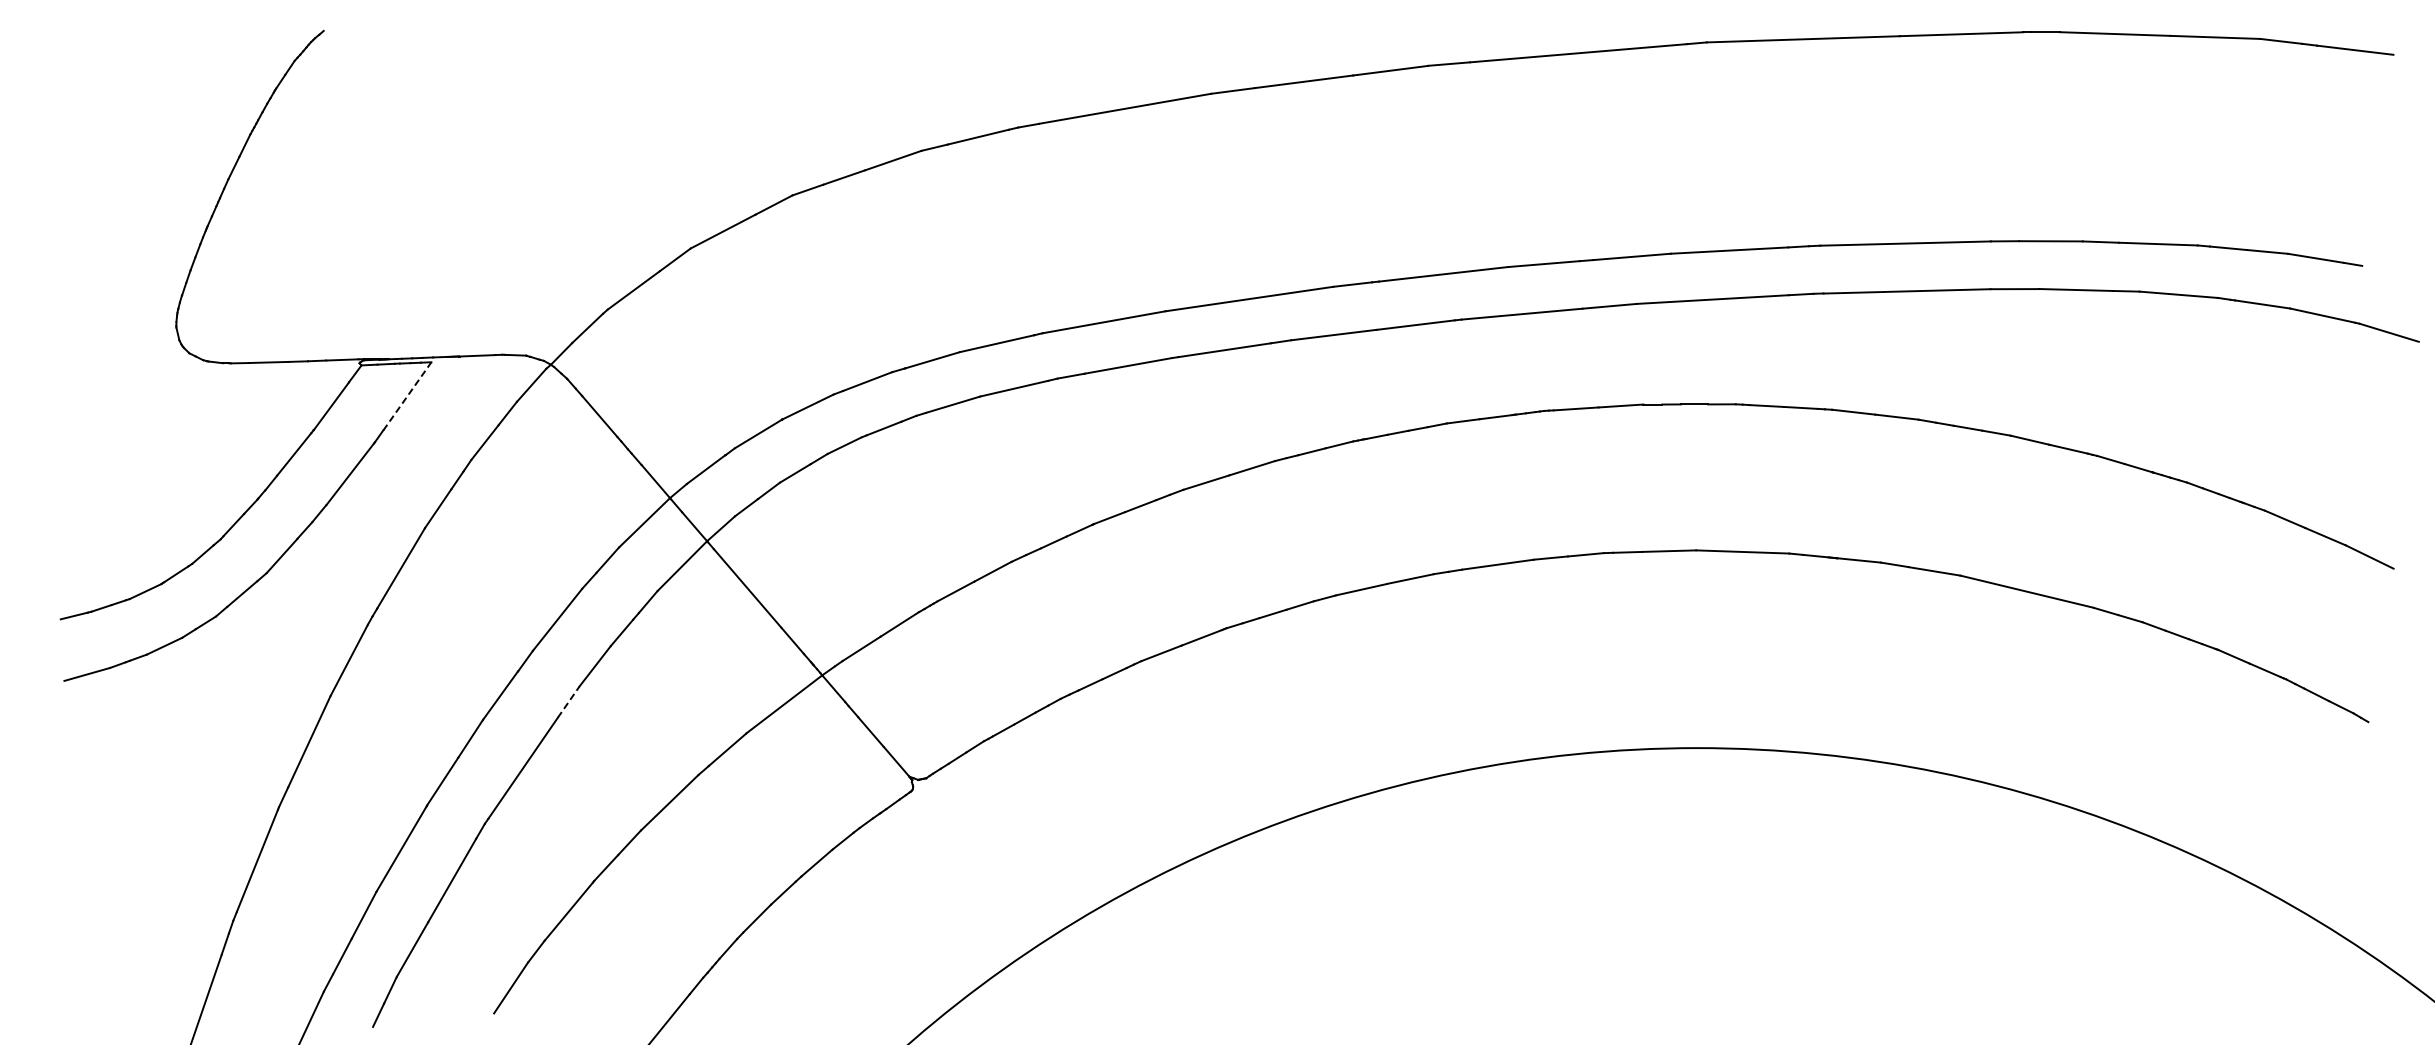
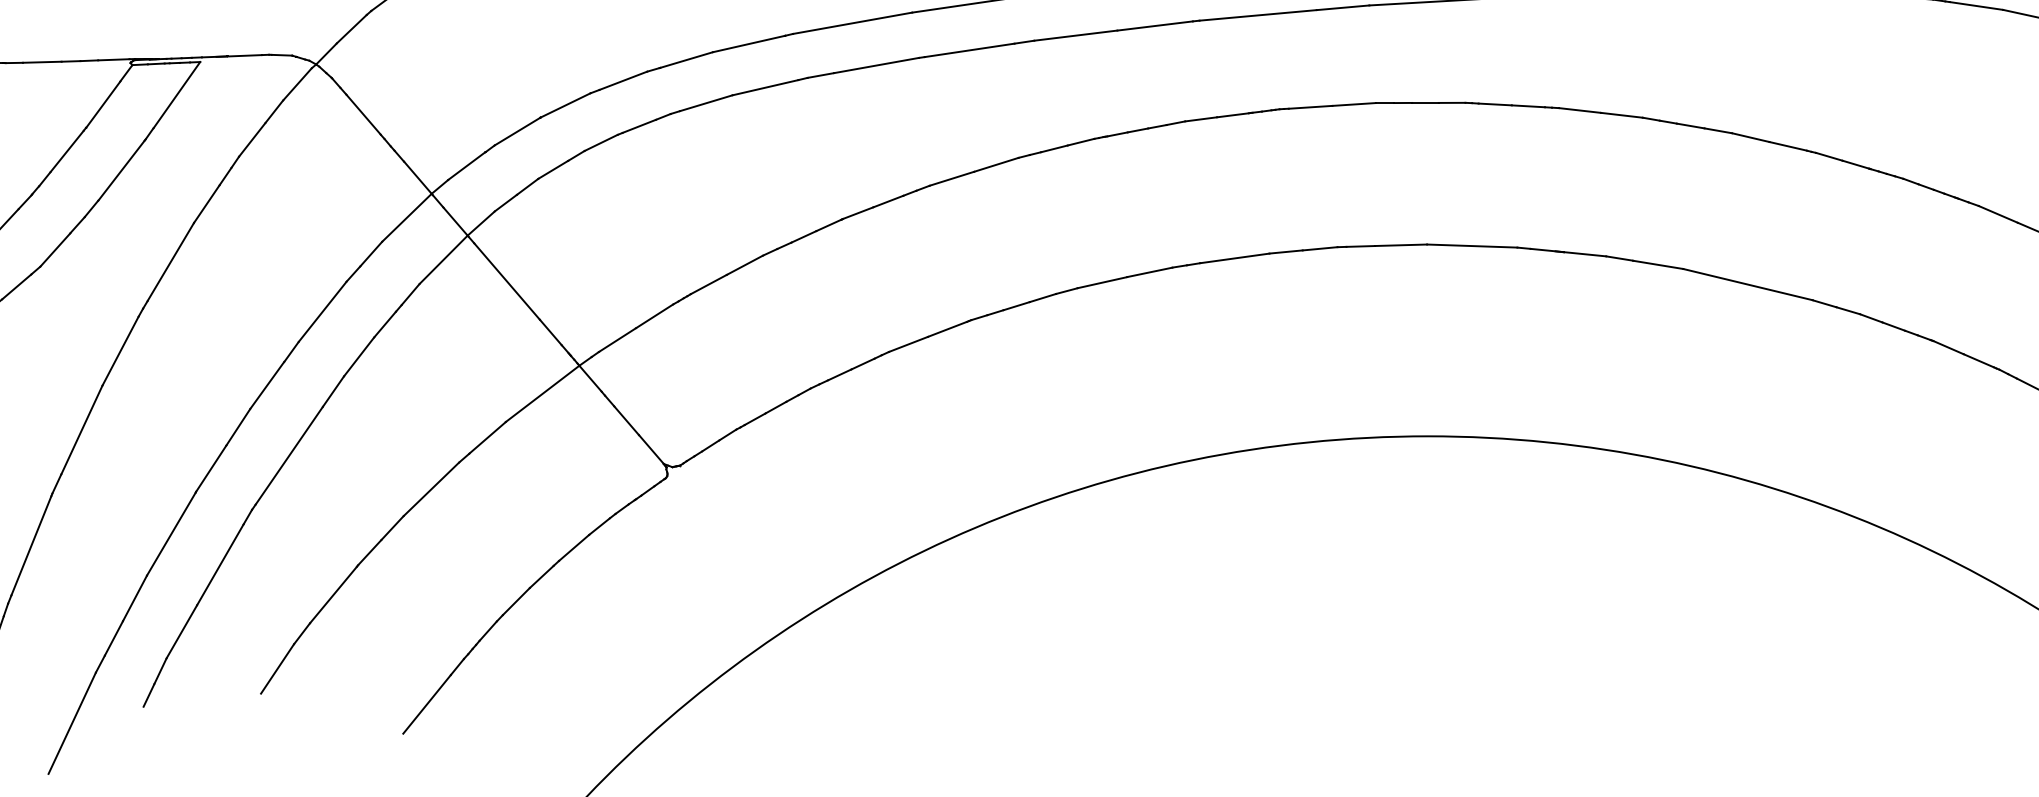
line: (407, 396) -> (177, 95), dashed -> solid
line: (569, 701) -> (334, 391), dashed -> solid

